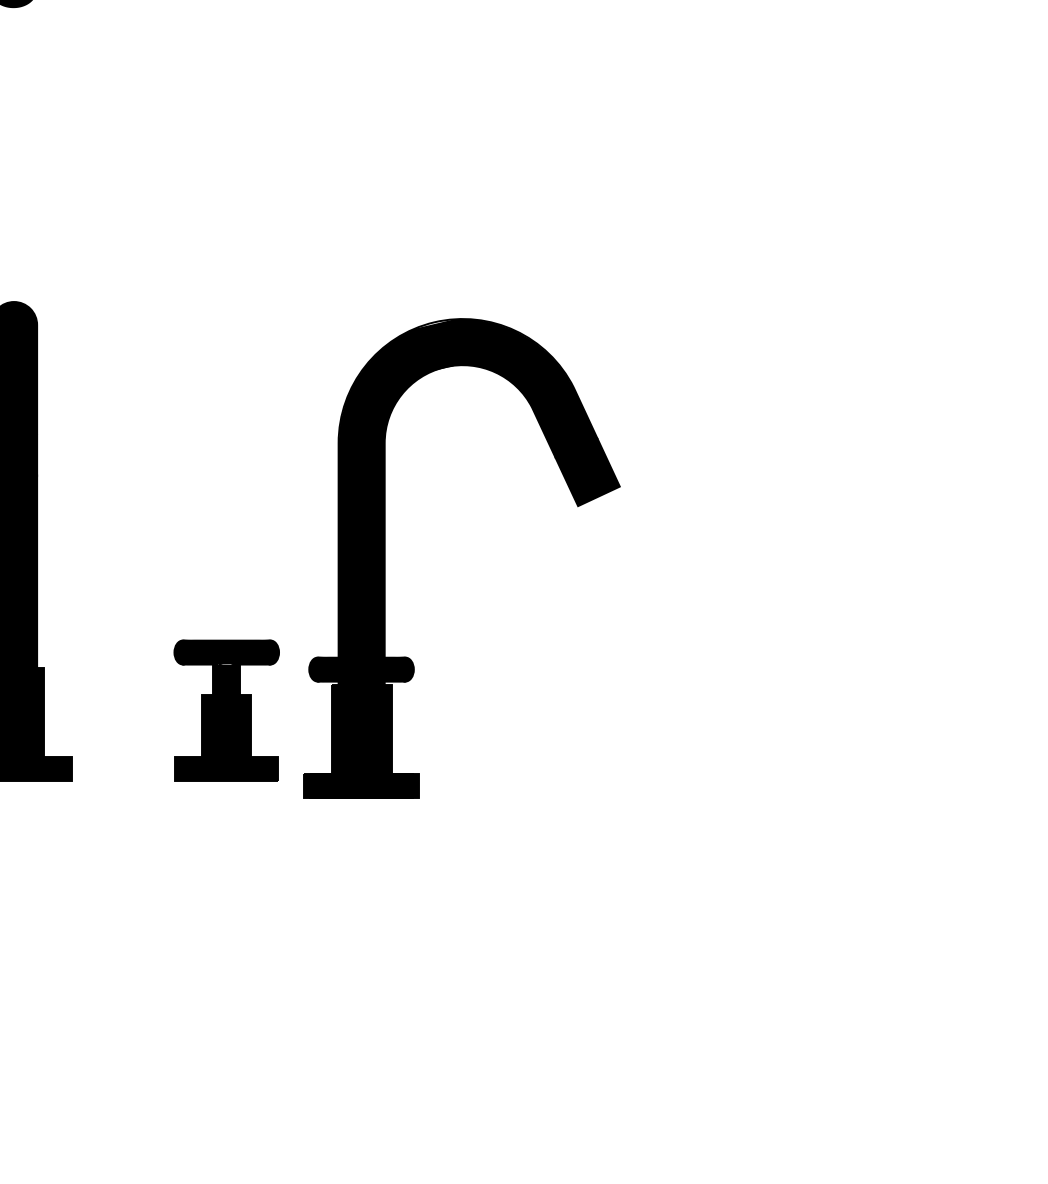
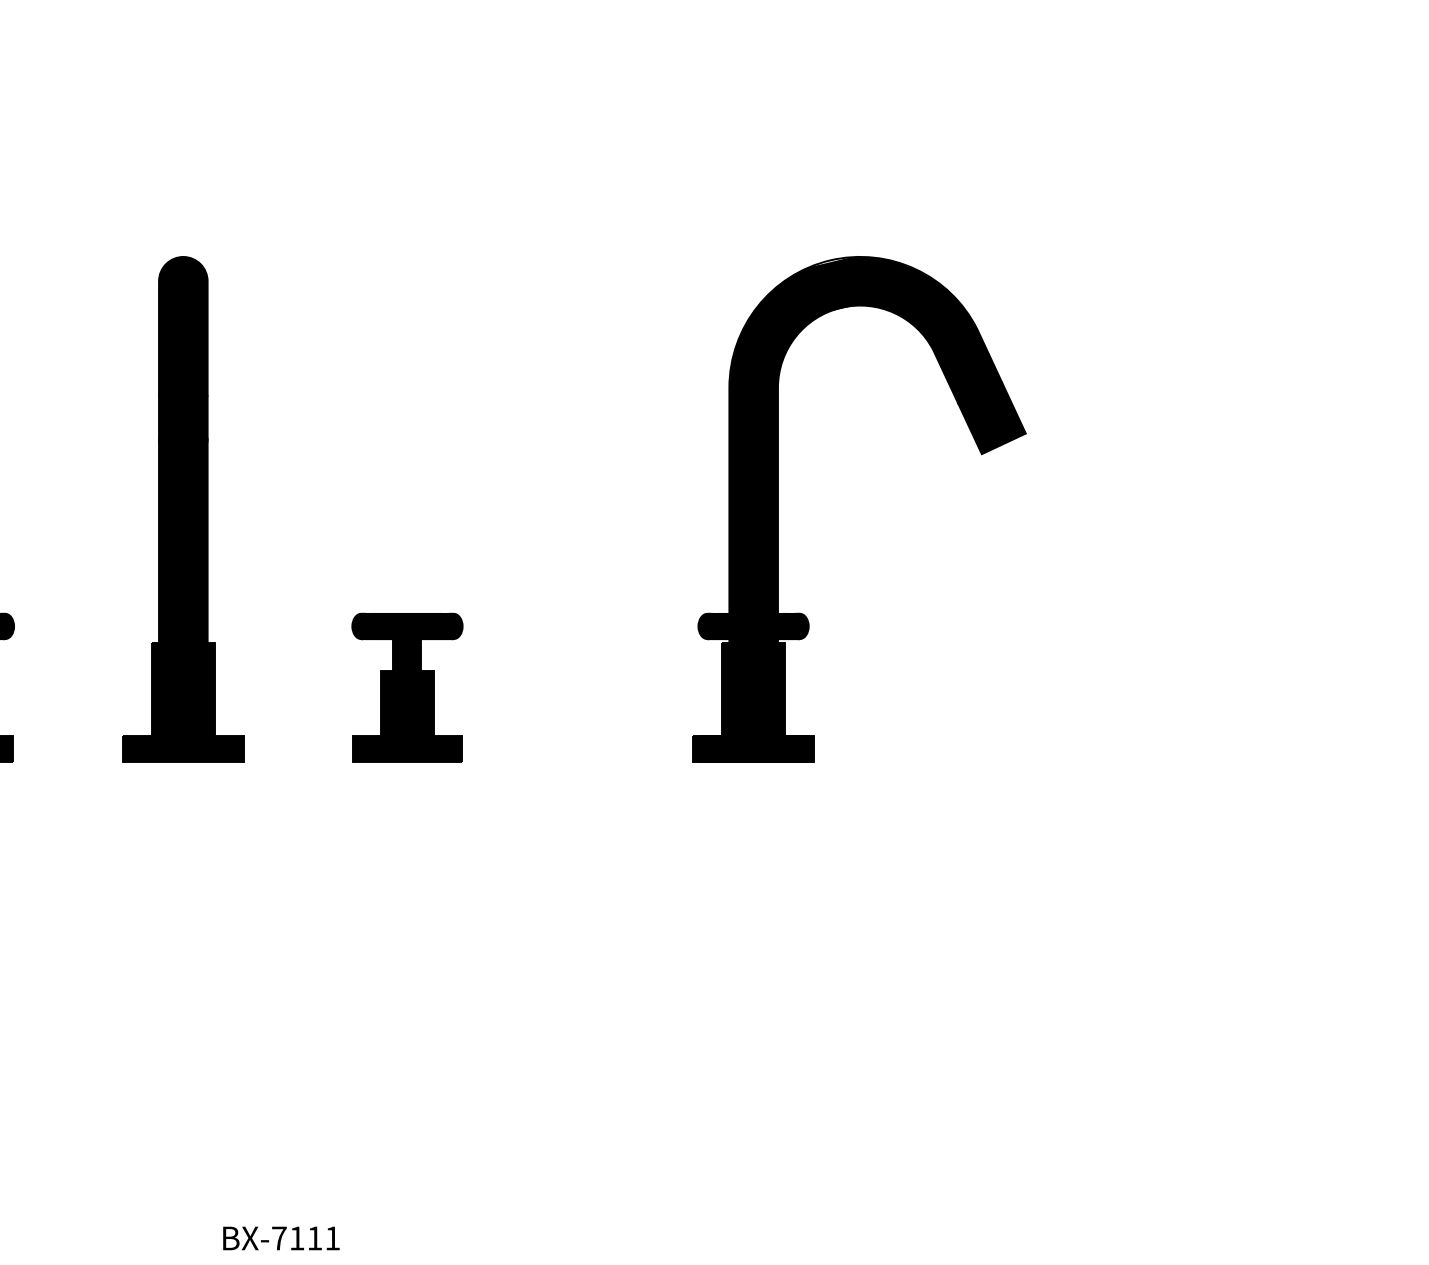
part: (385, 558) -> (778, 509), moved

